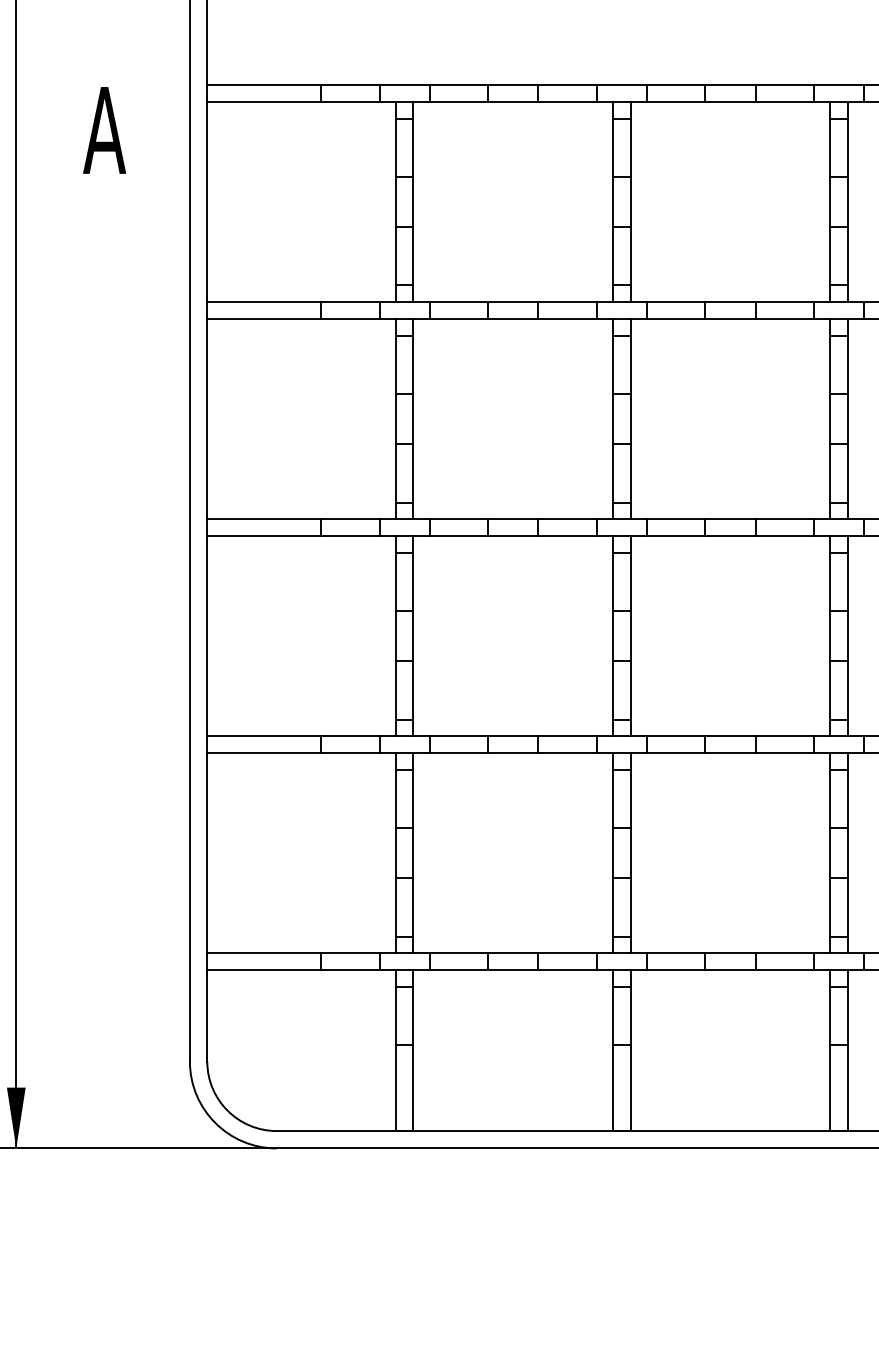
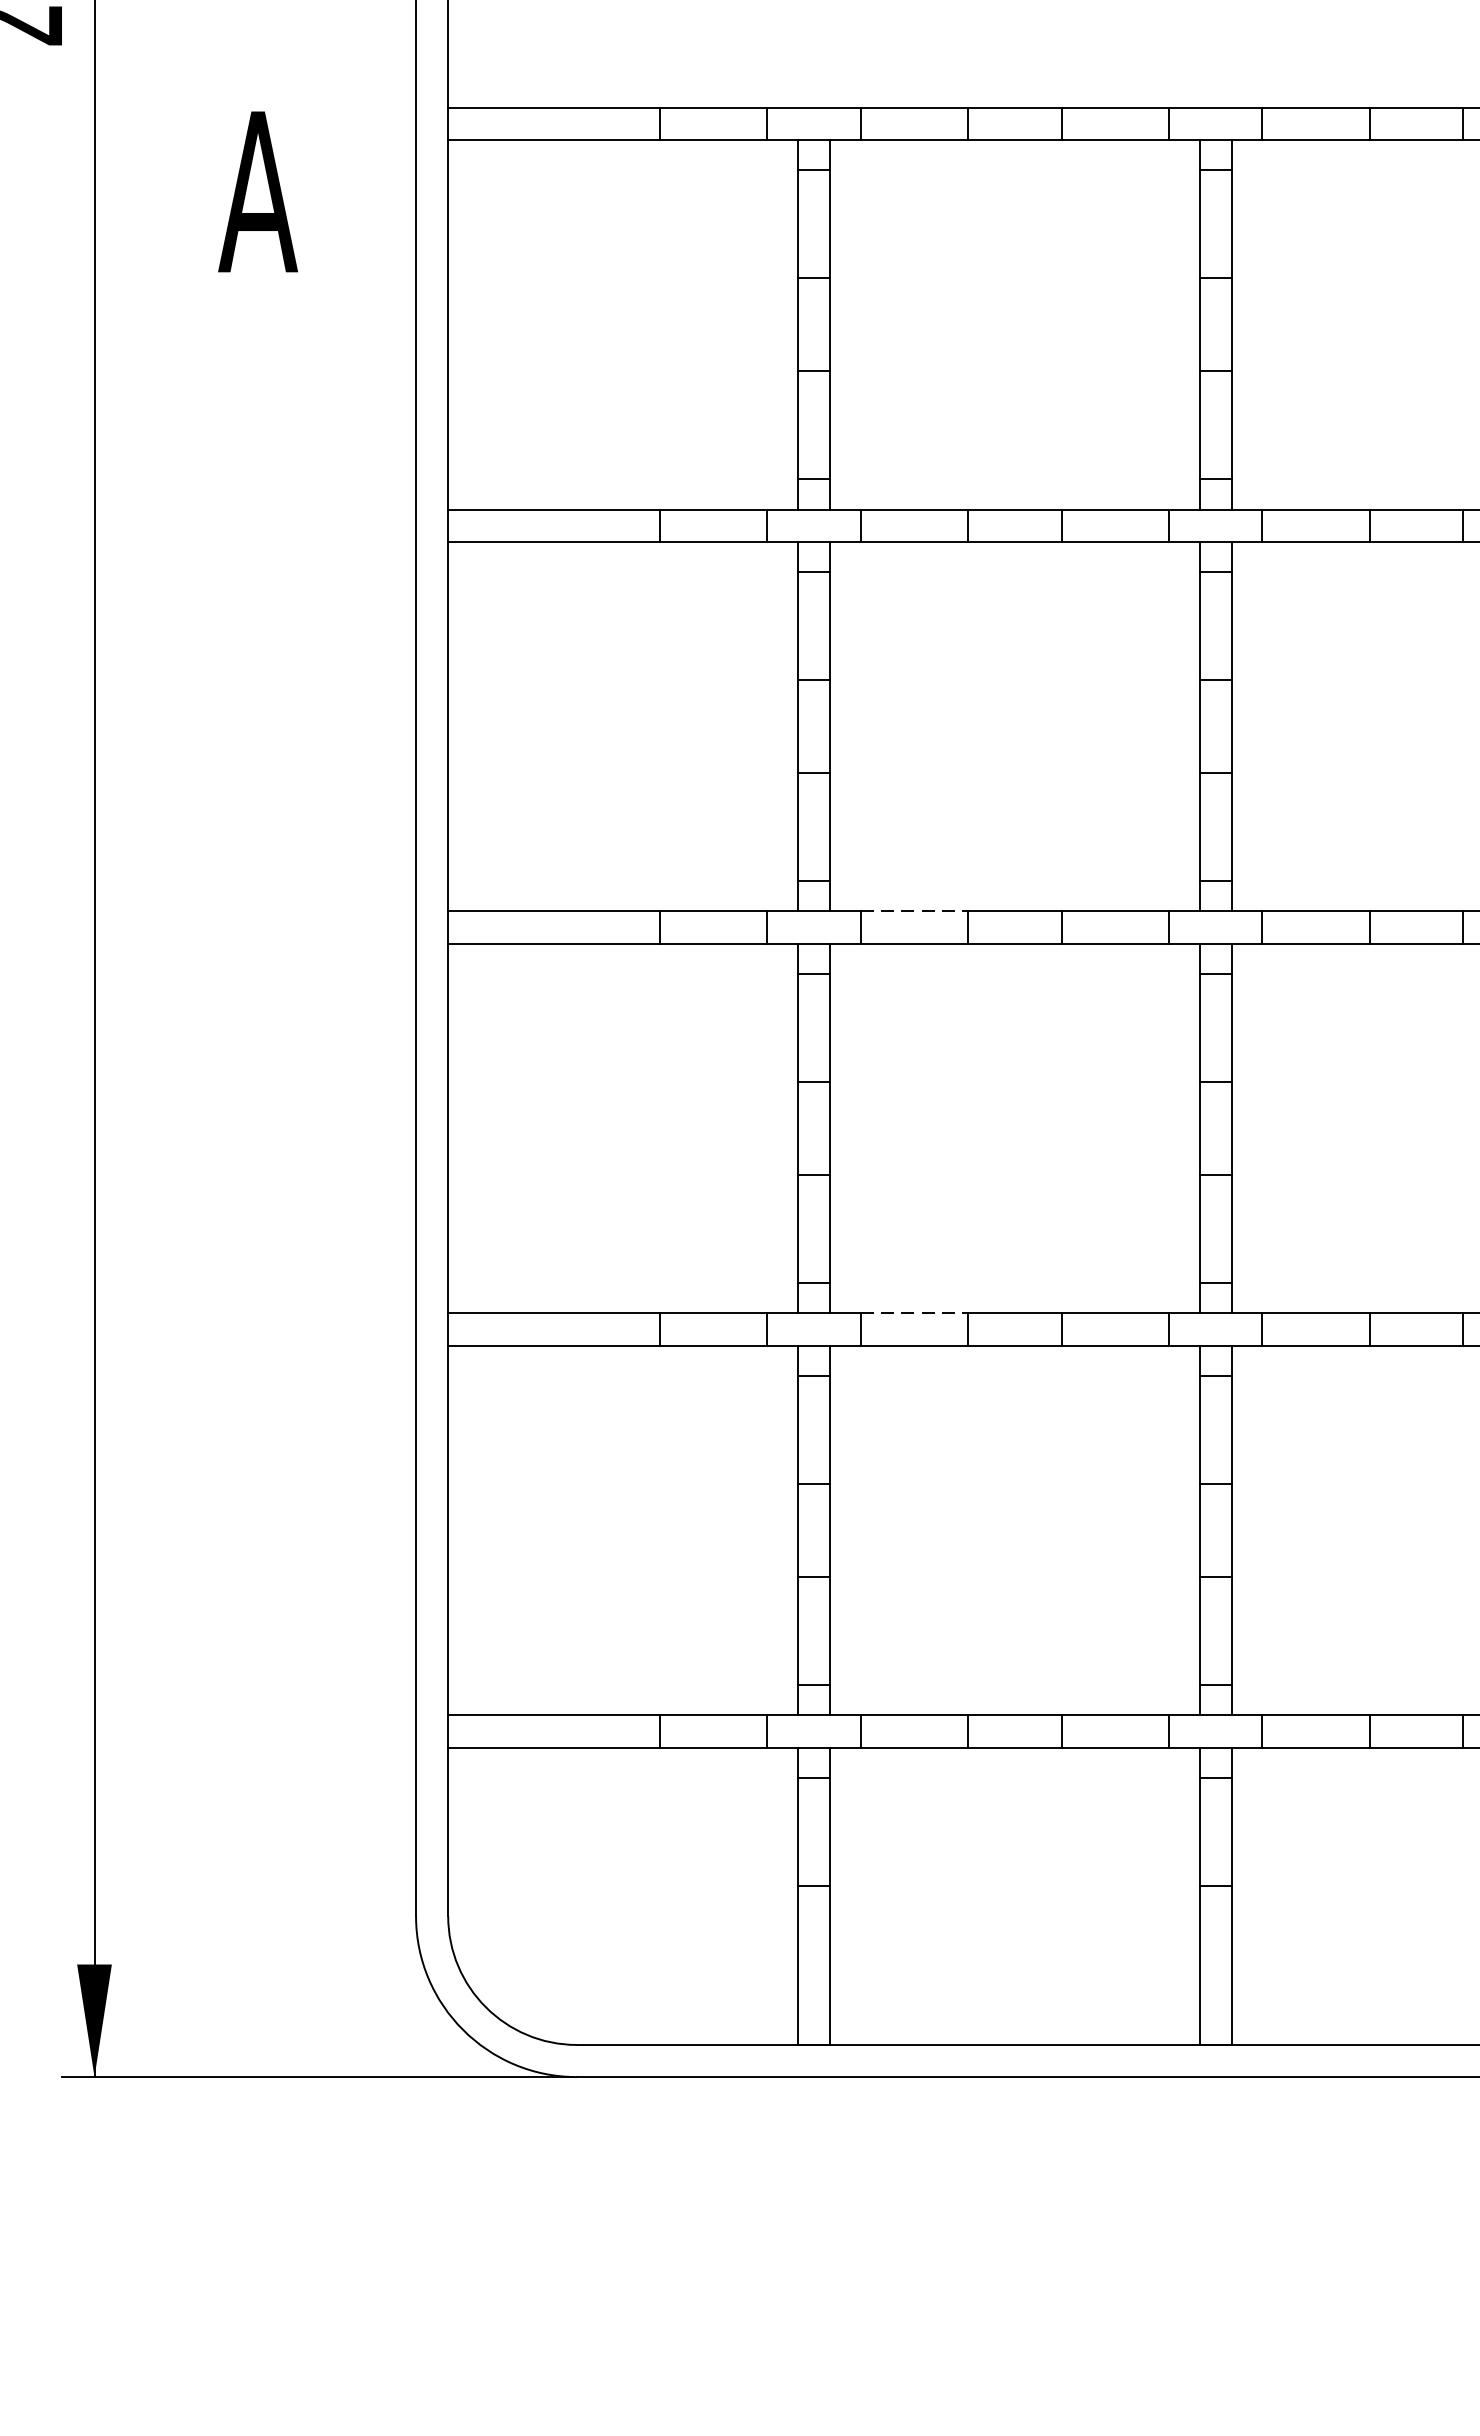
line: (459, 518) -> (915, 910), solid -> dashed
line: (459, 736) -> (915, 1314), solid -> dashed

